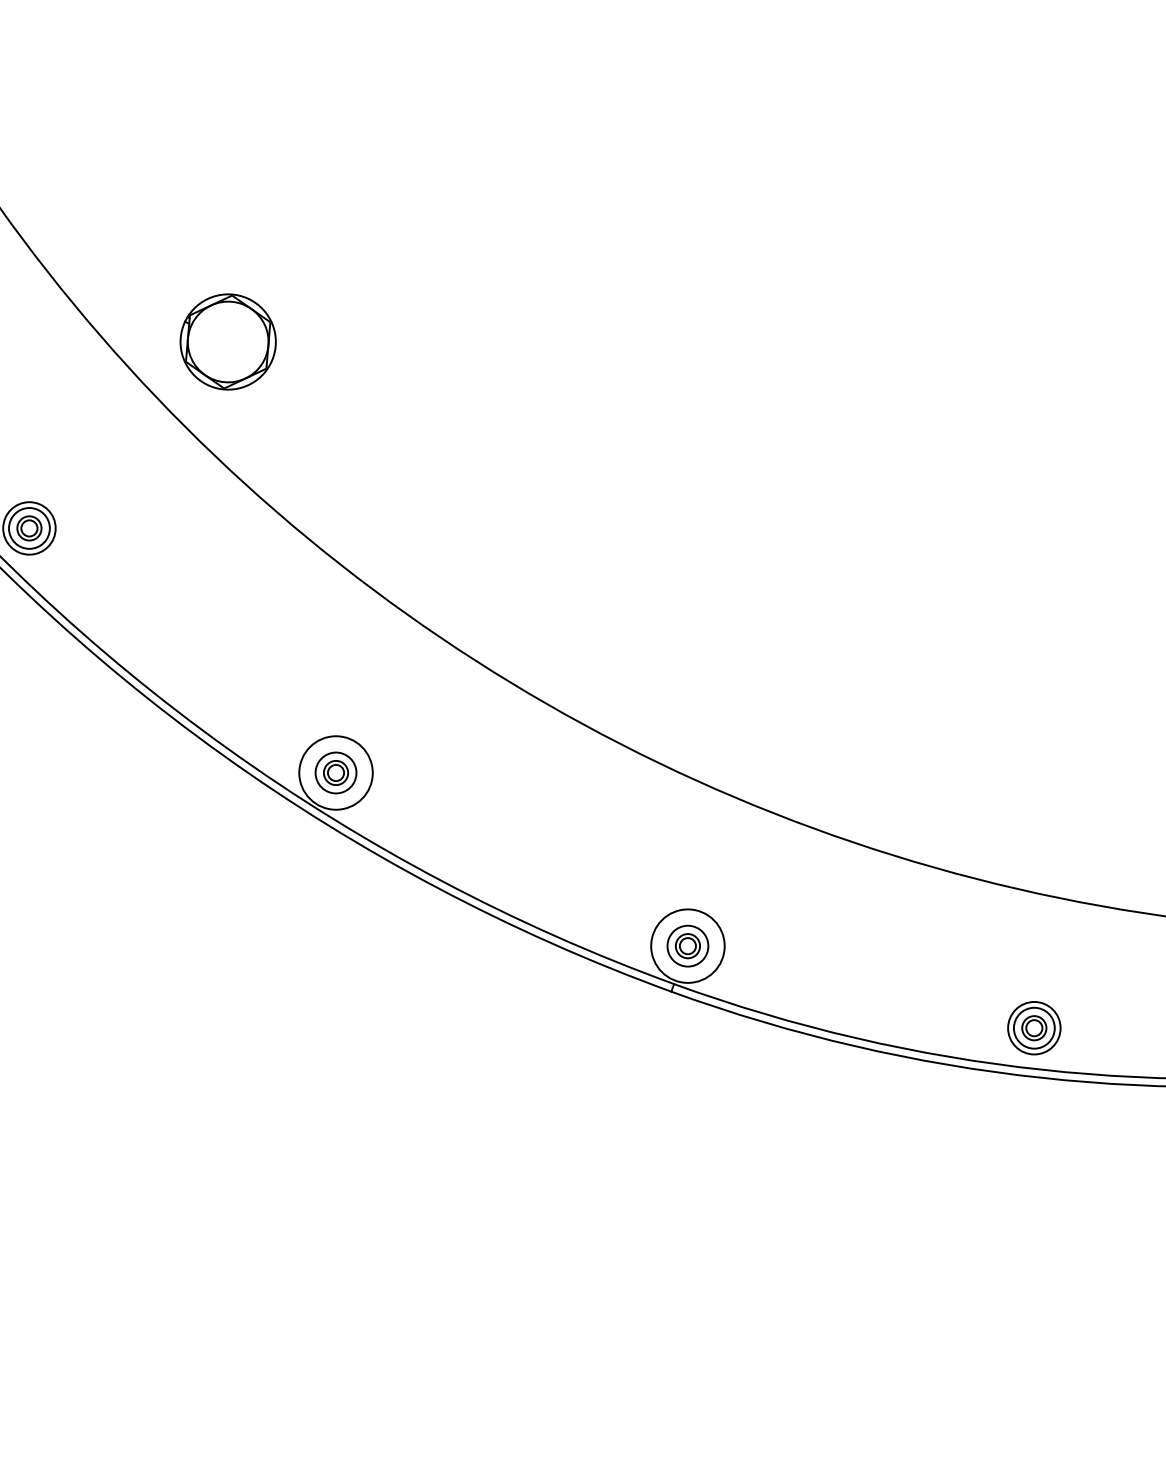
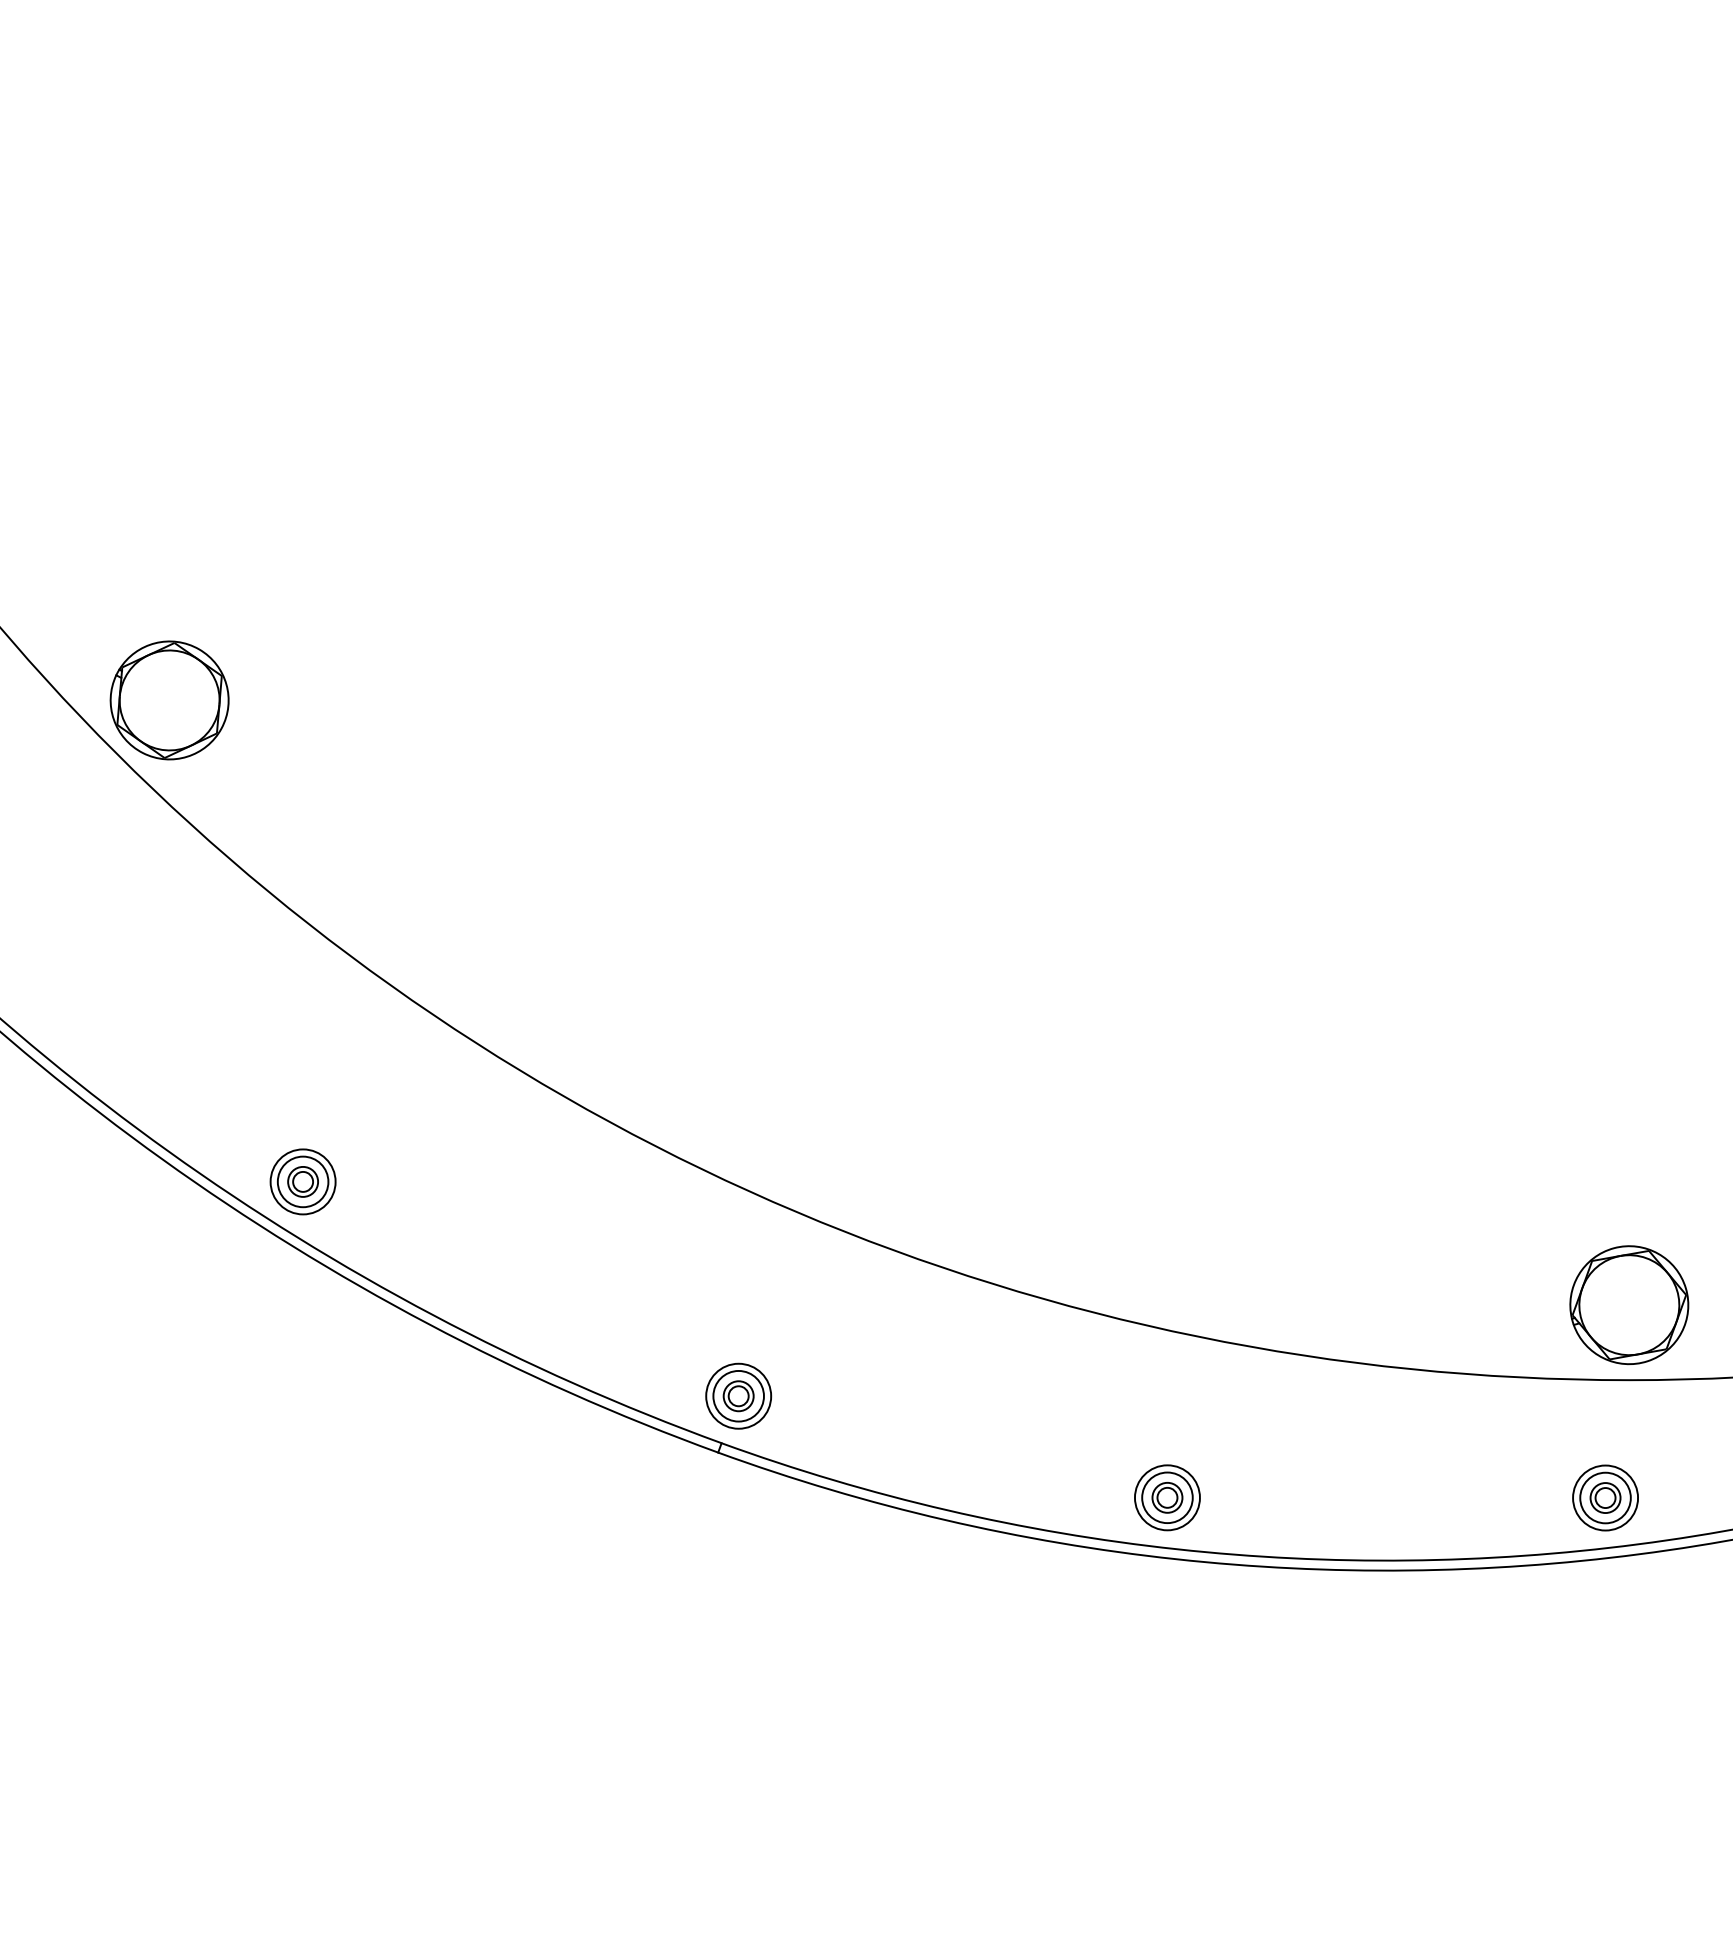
part: (228, 342) -> (169, 700), moved
circle: (335, 772) -> (302, 1181), size x0.71
circle: (687, 945) -> (738, 1395), size x0.71

